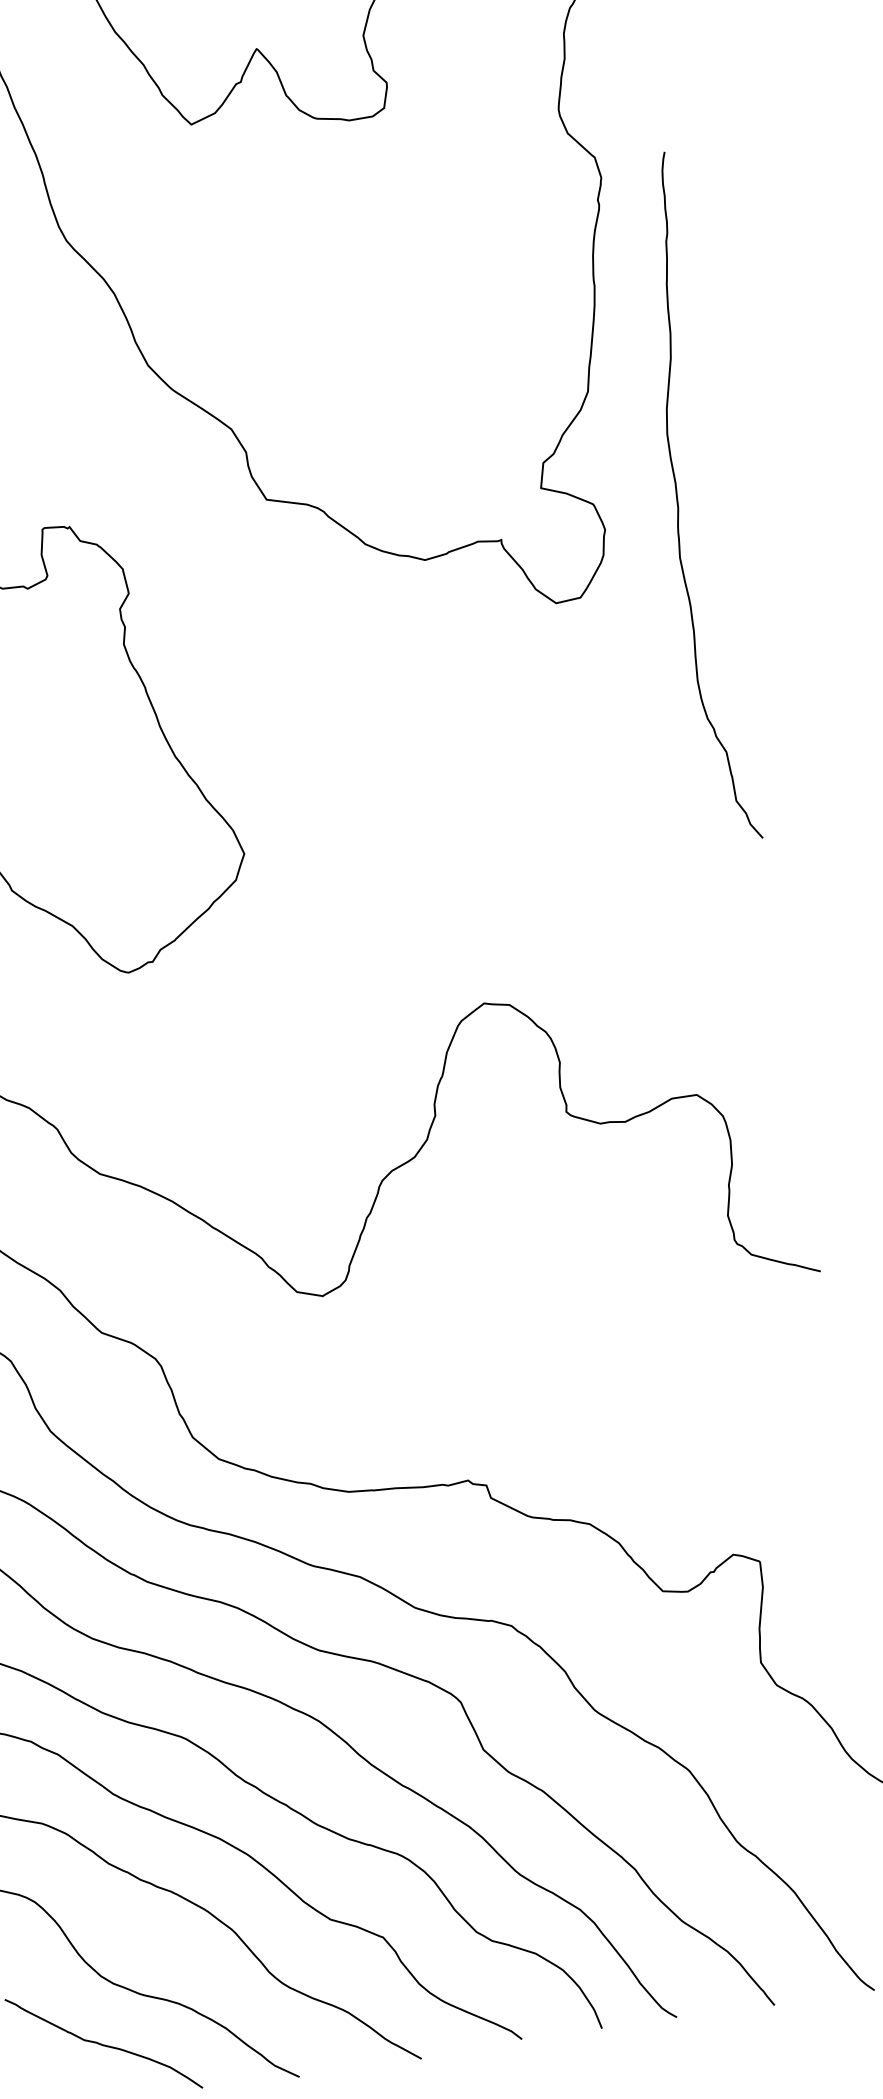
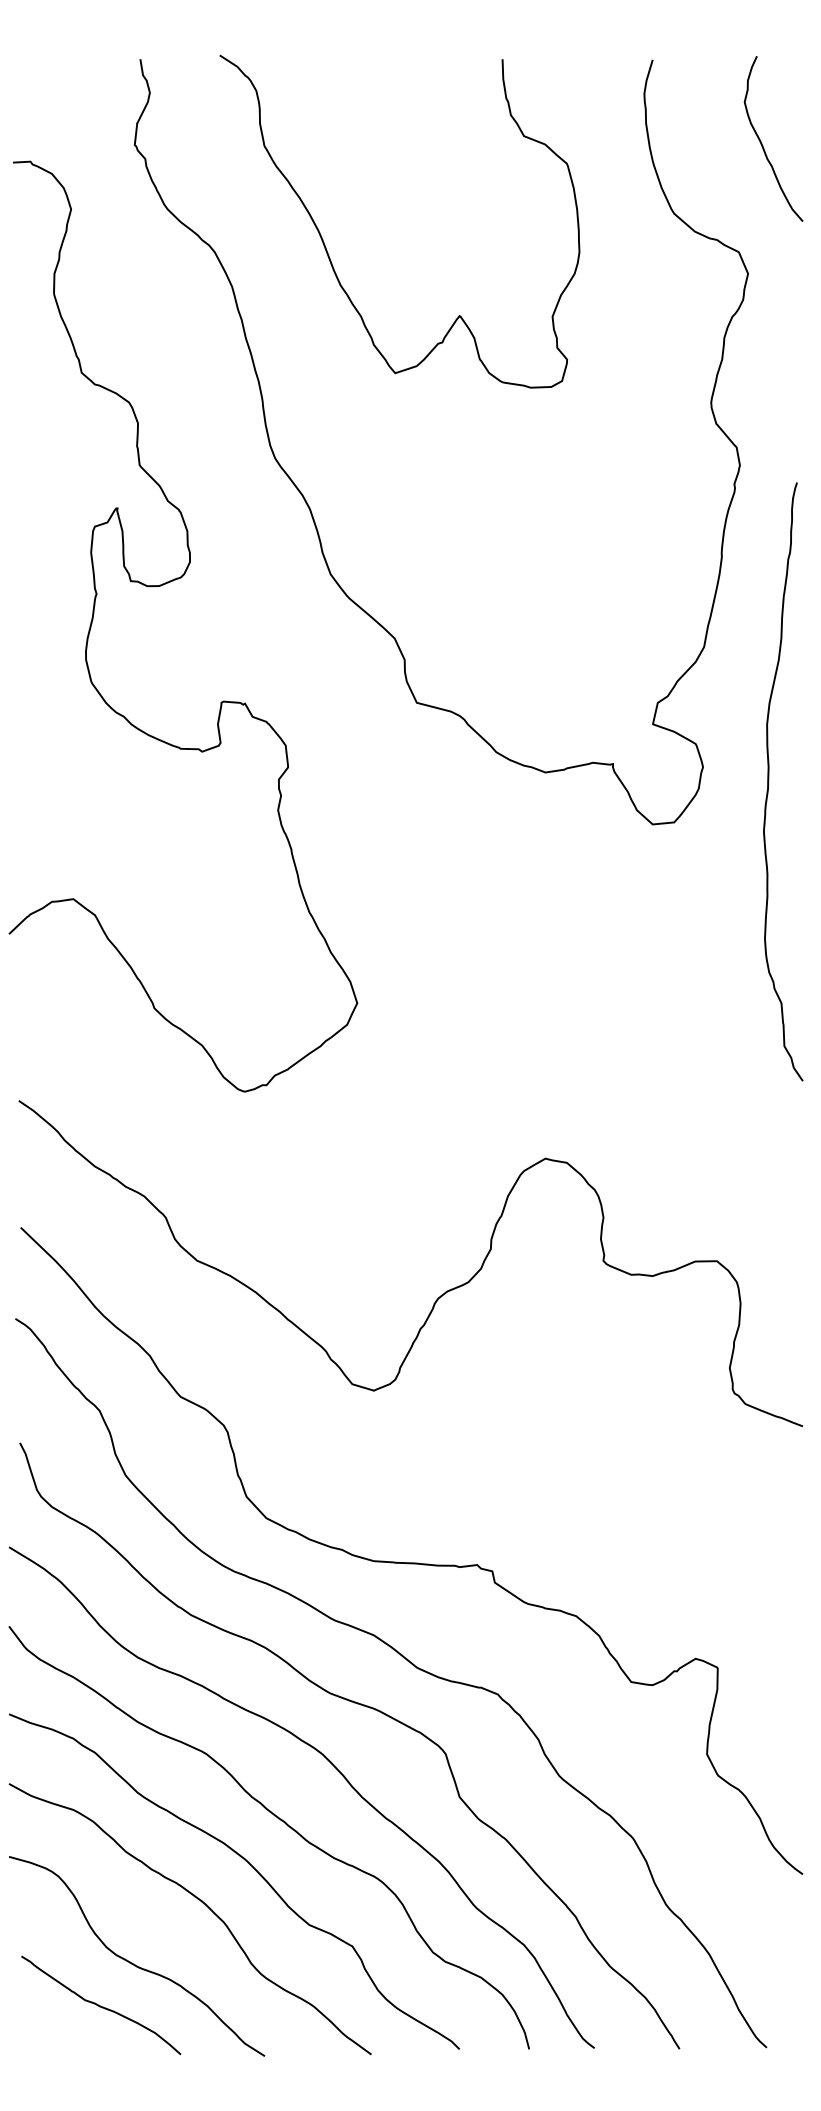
curve: (678, 499) -> (769, 781), moved

